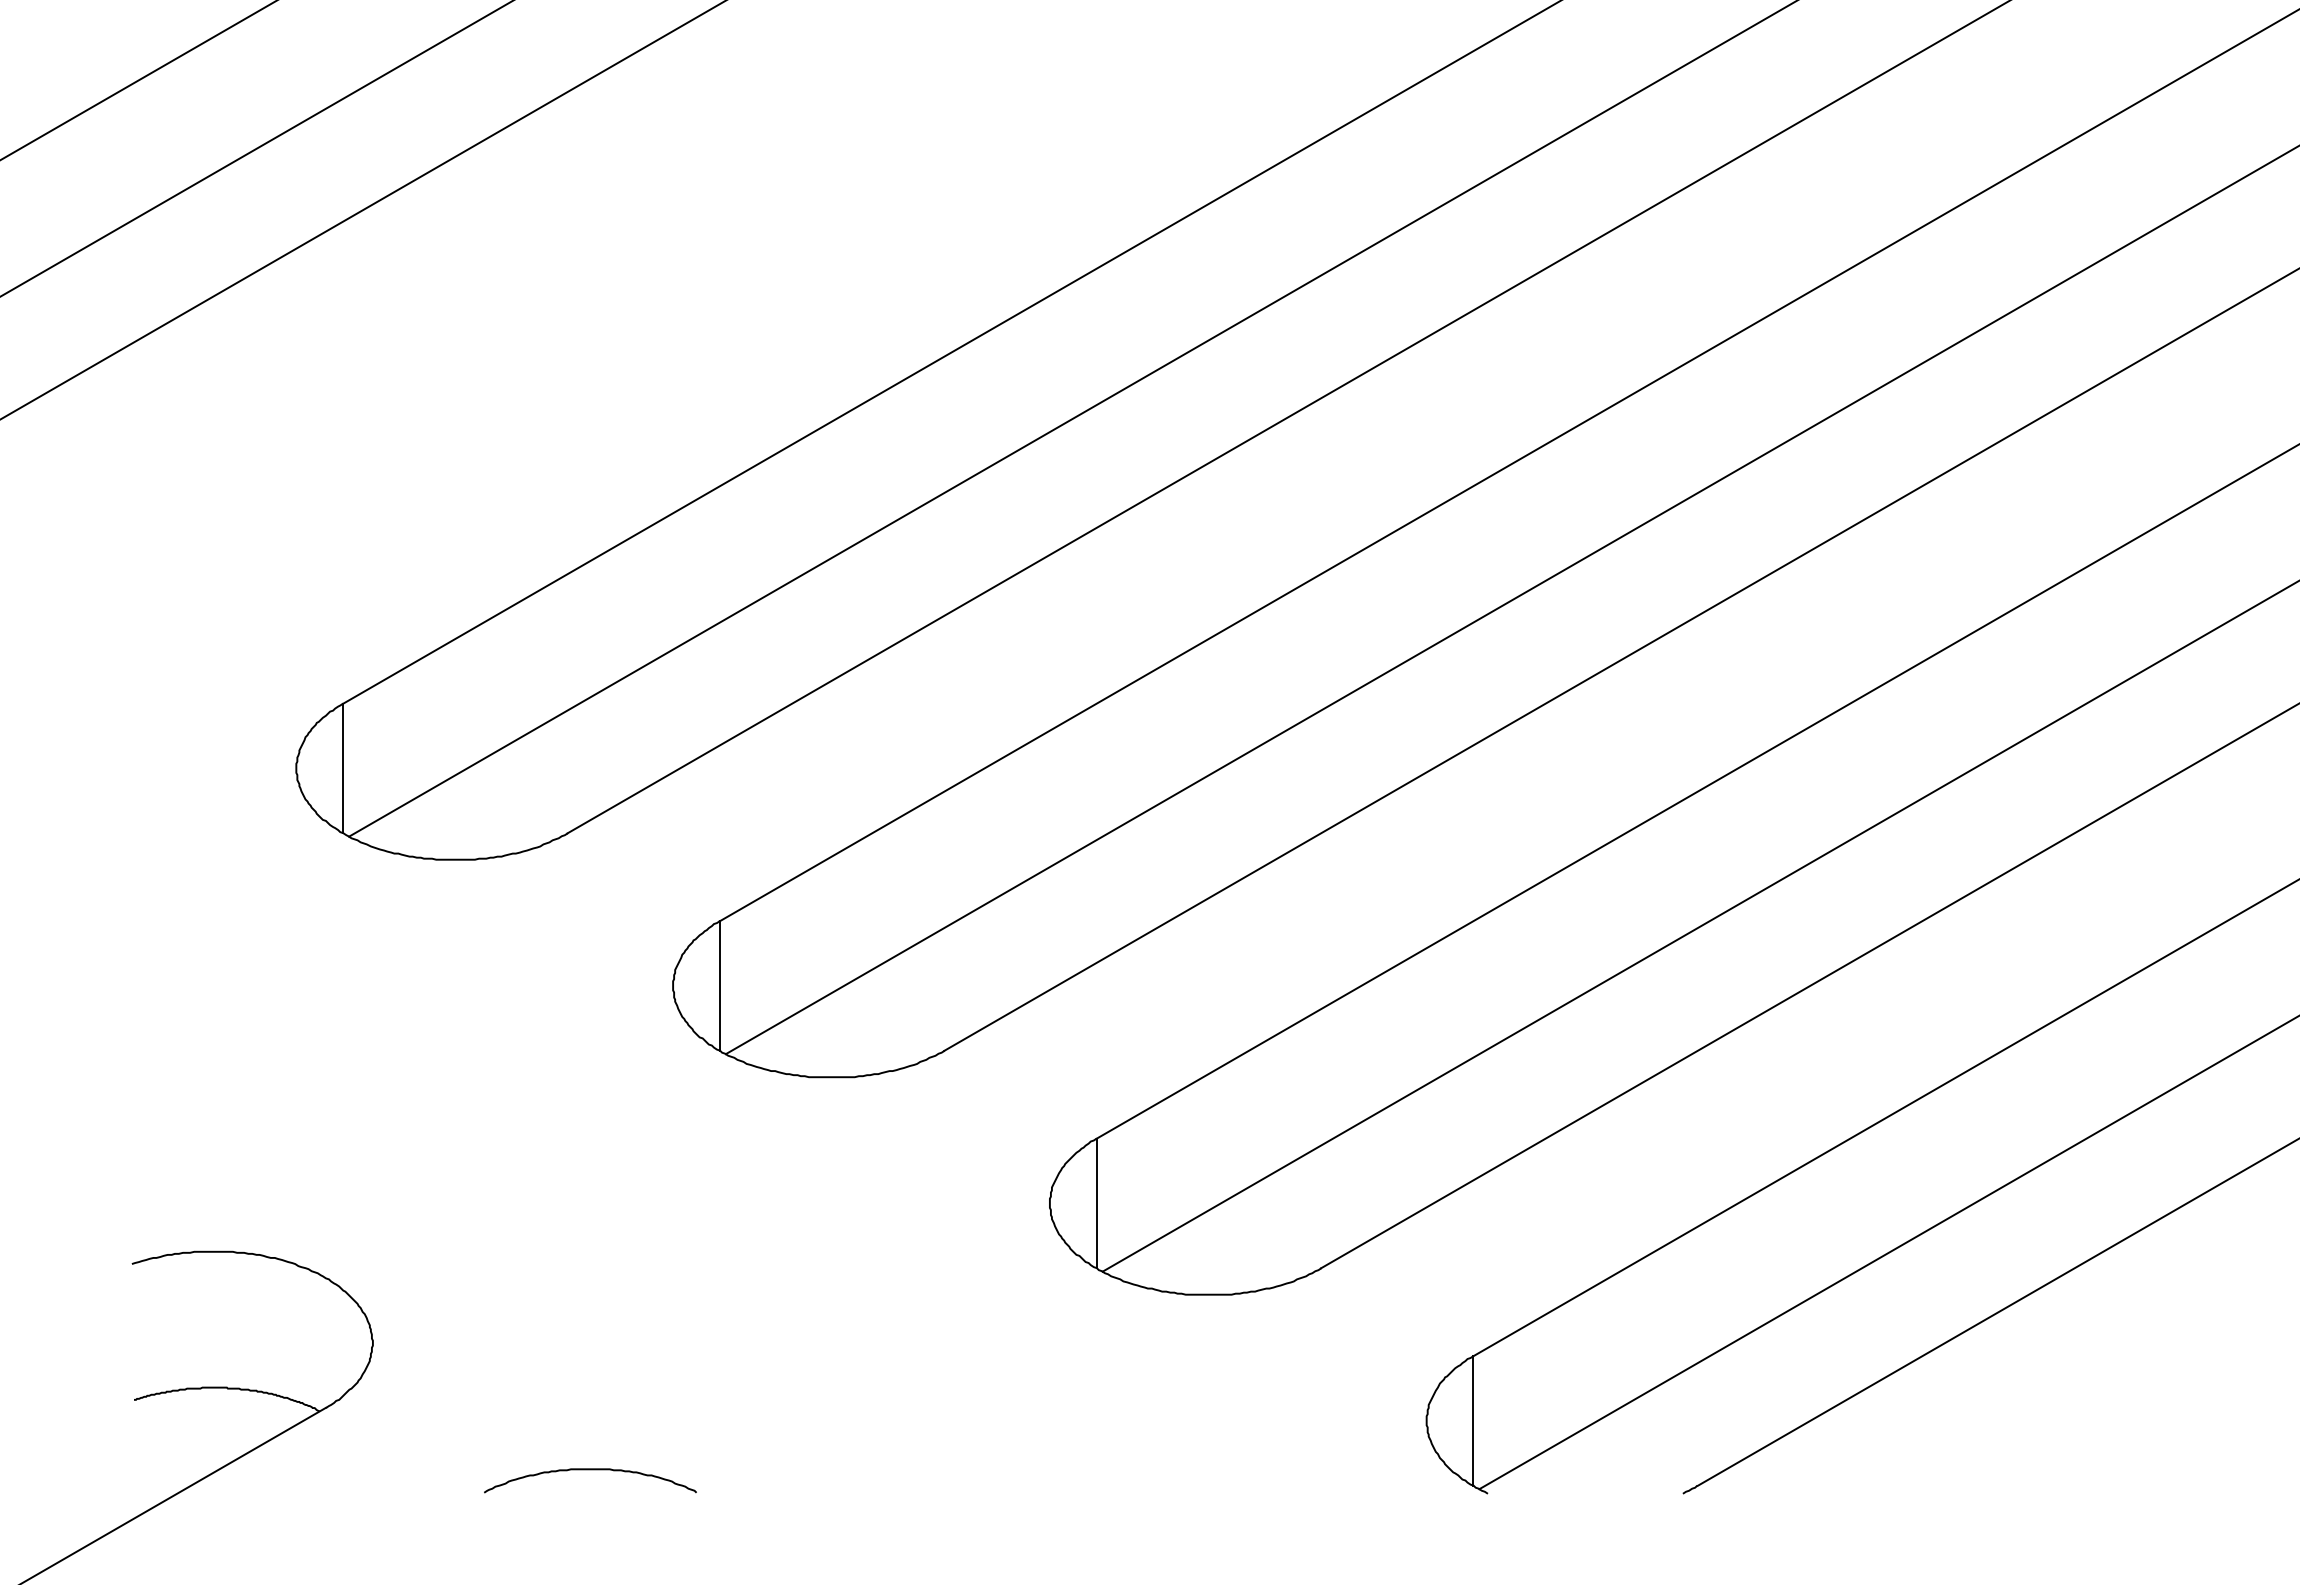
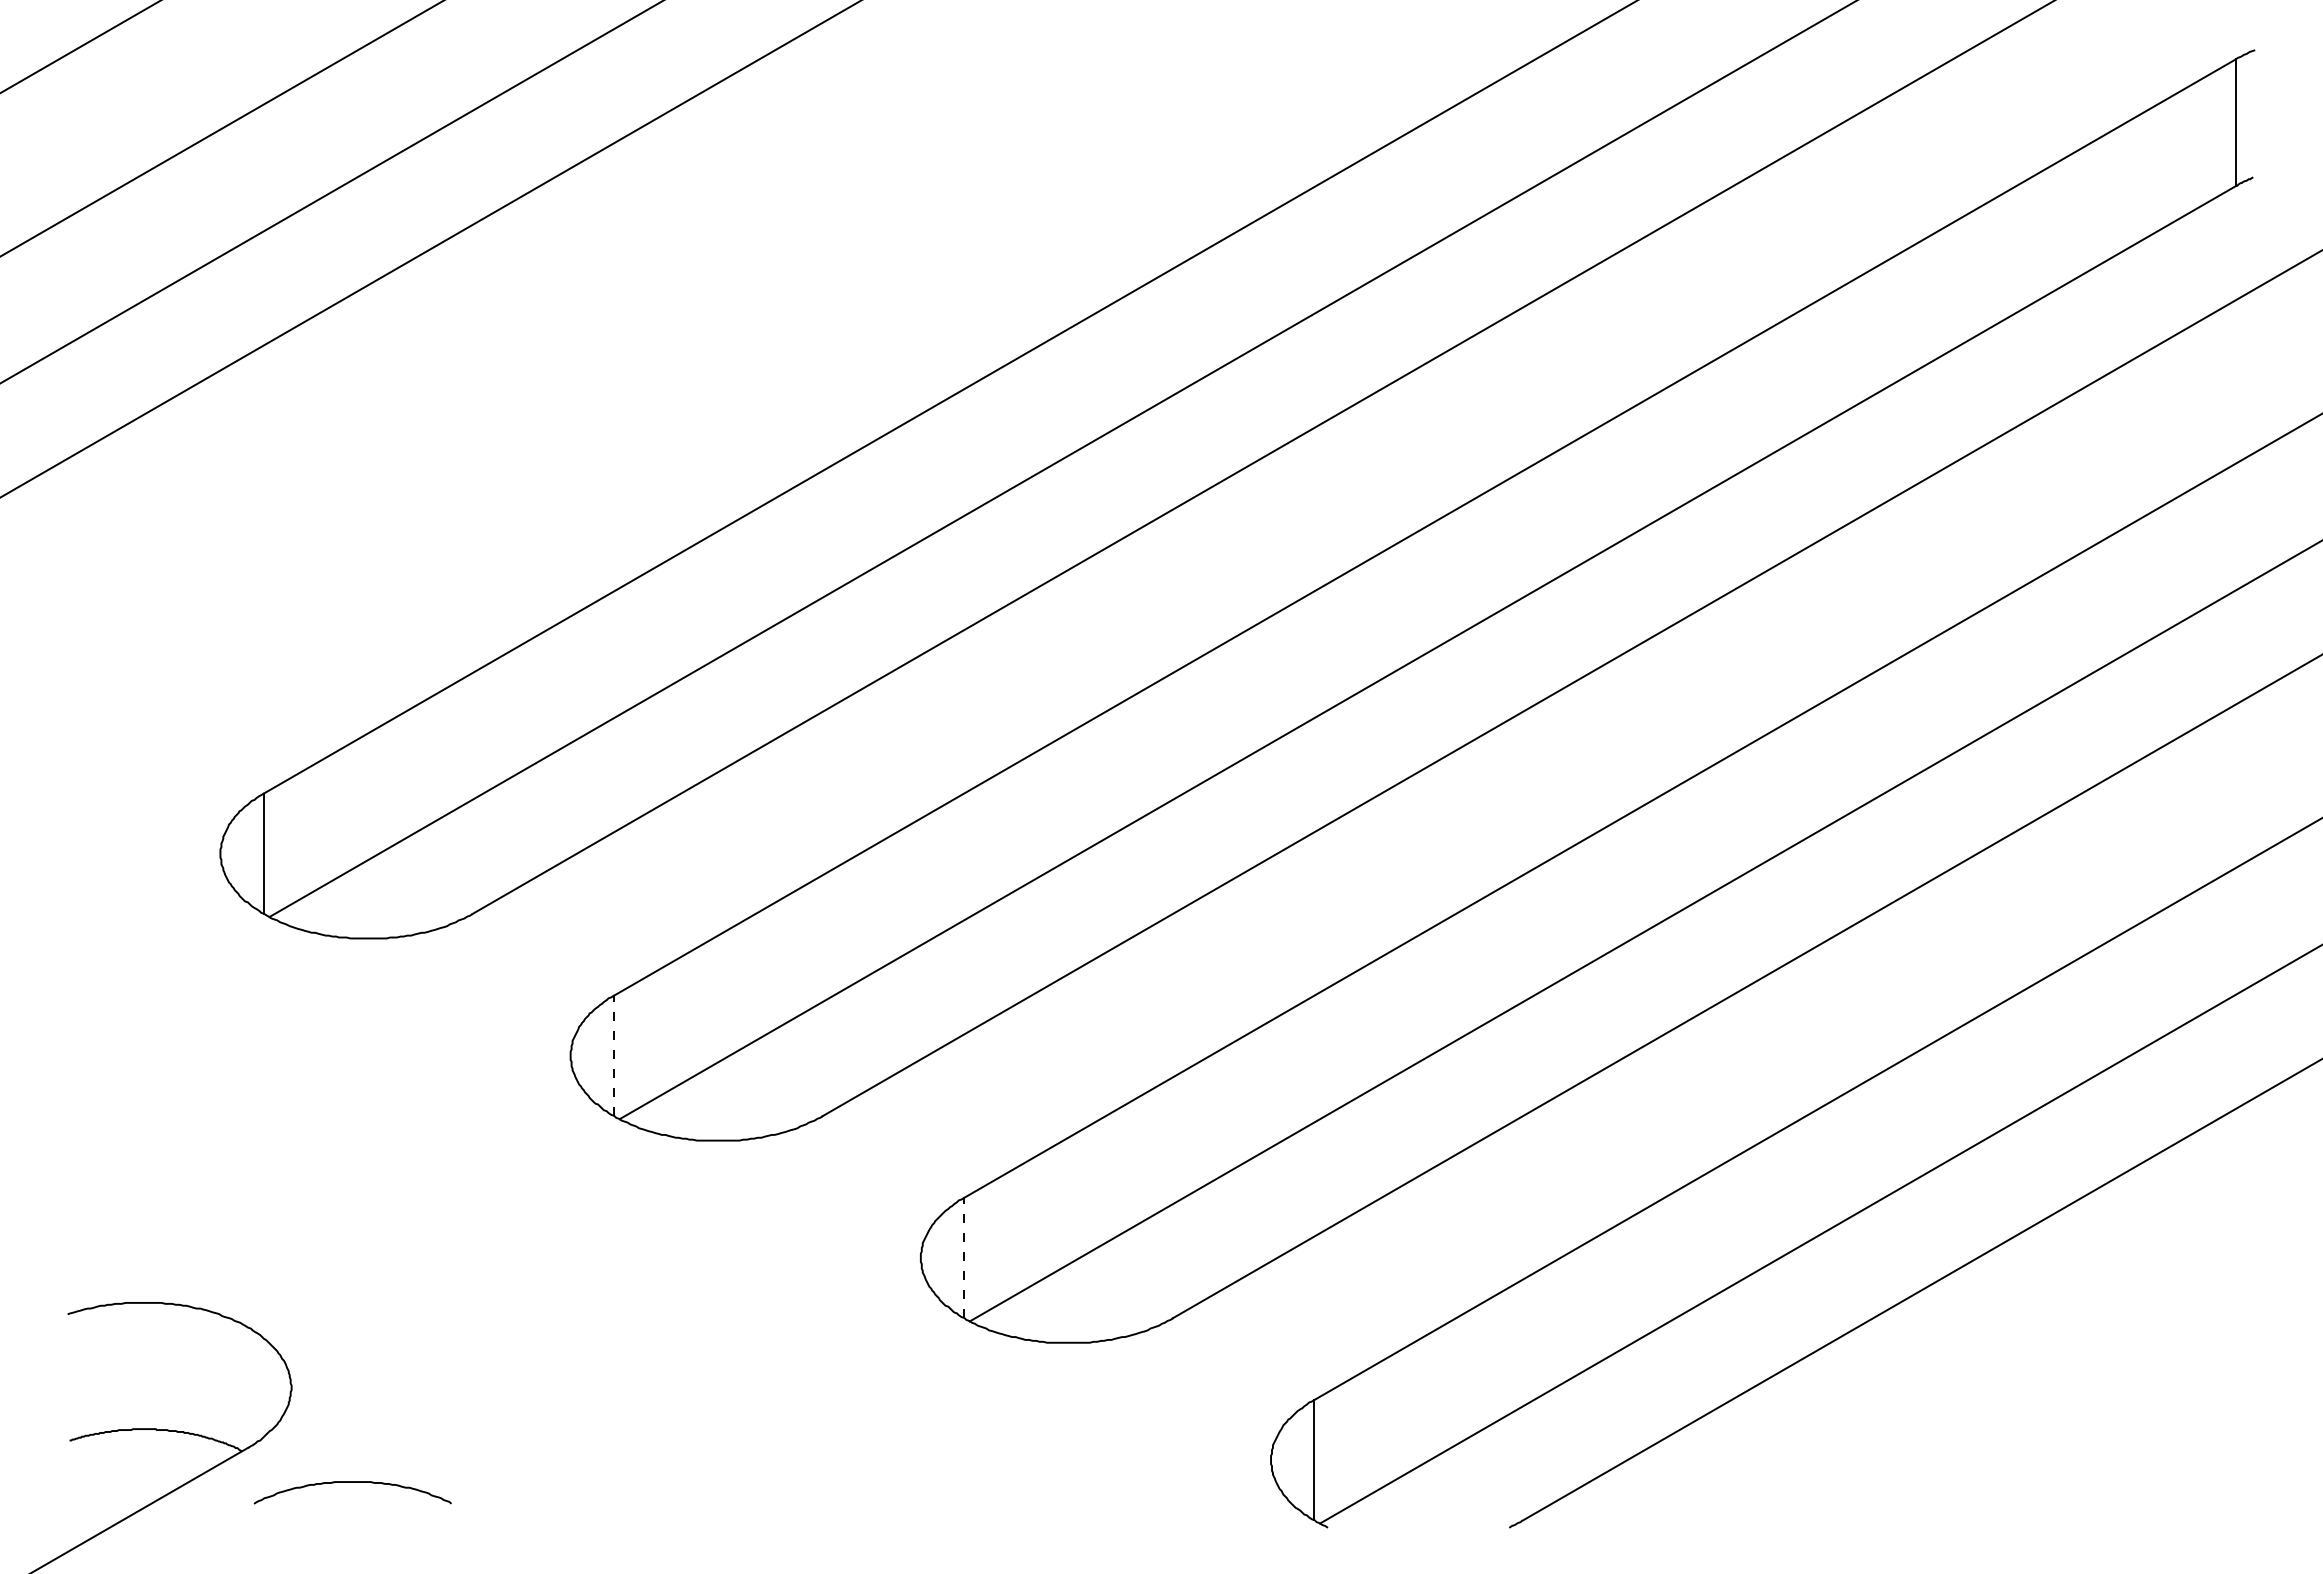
line: (720, 985) -> (614, 1055), solid -> dashed
line: (1096, 1202) -> (964, 1257), solid -> dashed
curve: (590, 1469) -> (352, 1482), moved

